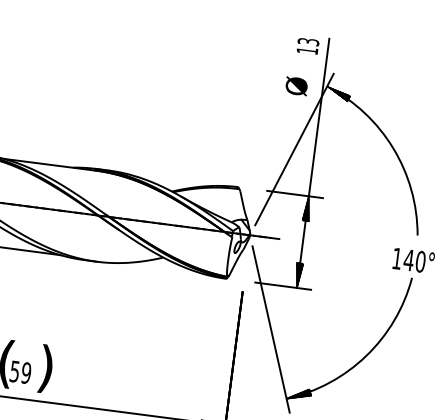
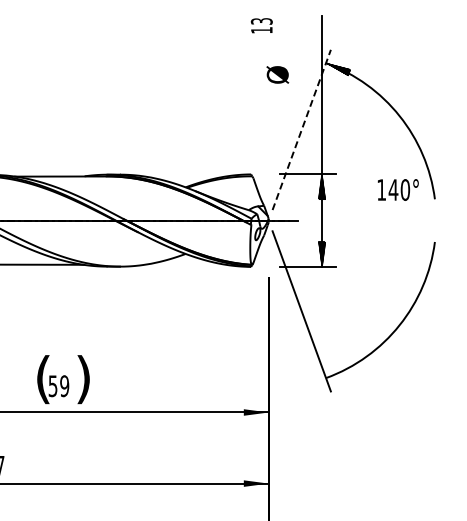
text: (307, 45) -> (261, 25), moved
text: (296, 85) -> (277, 74), moved
line: (294, 149) -> (301, 129), solid -> dashed
text: (413, 260) -> (398, 189), moved
hatch: (299, 393) -> (338, 371), removed

